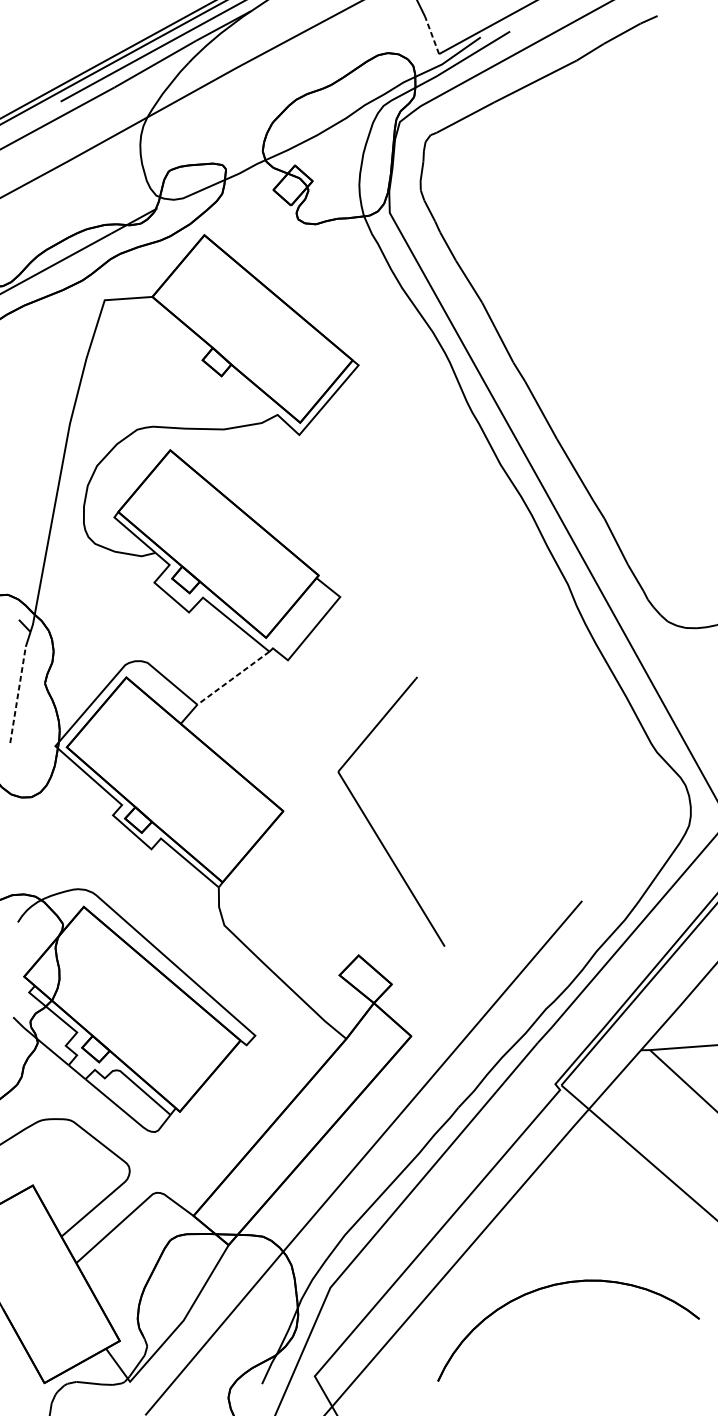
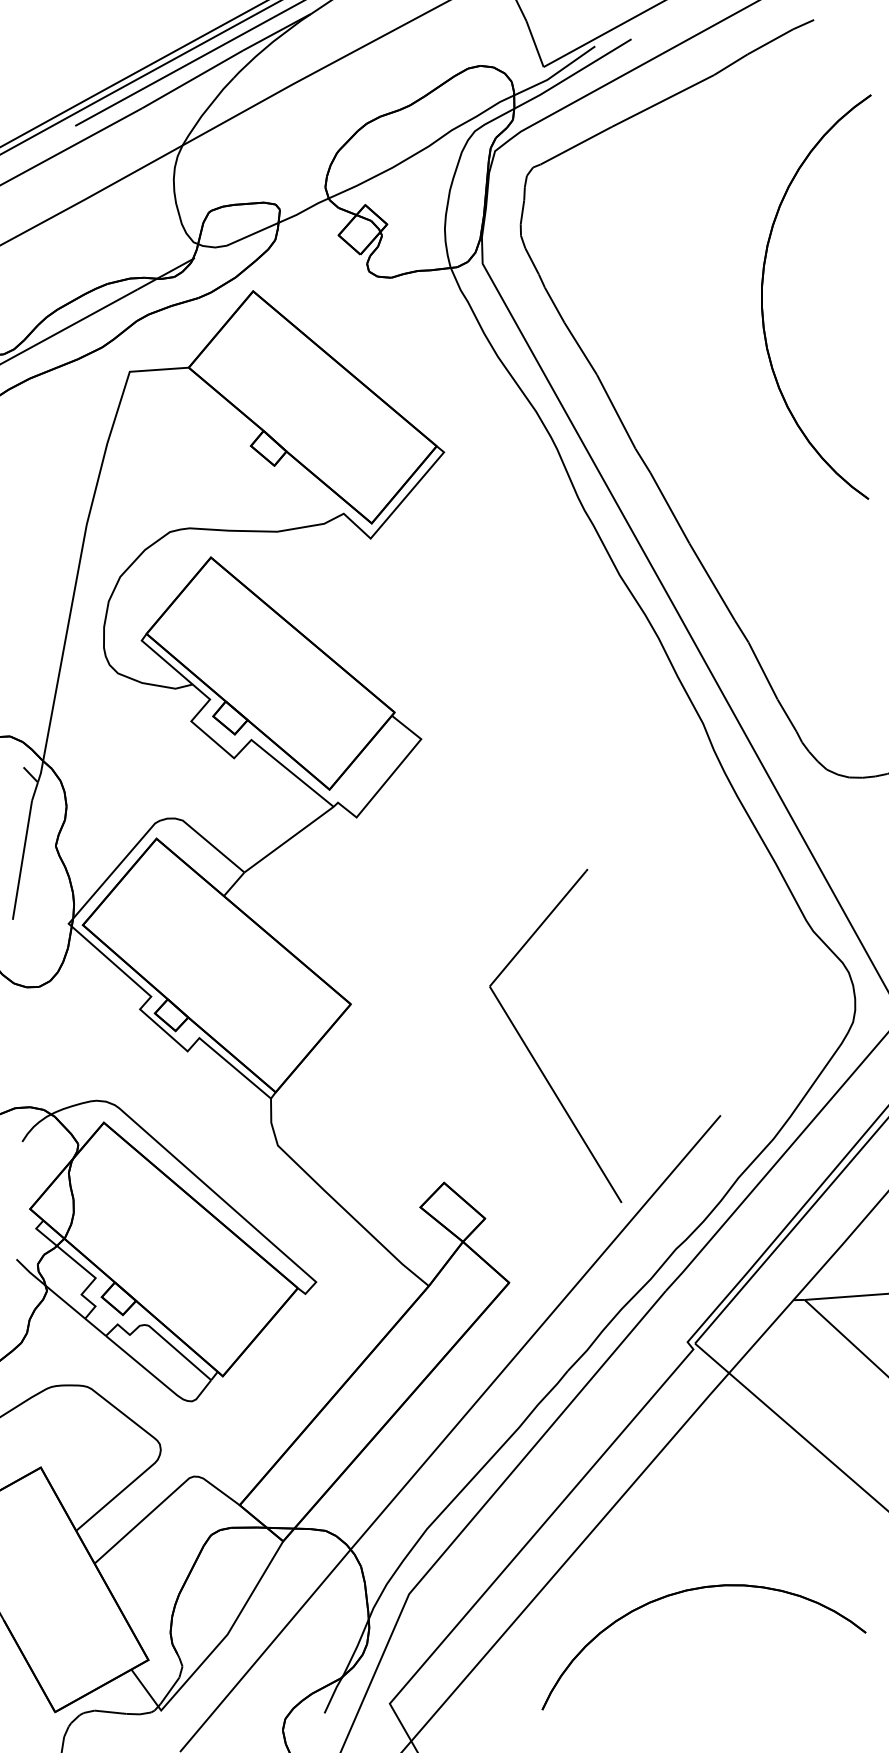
line: (432, 35) -> (535, 44), dashed -> solid
part: (615, 239) -> (762, 296), added
line: (232, 678) -> (288, 839), dashed -> solid
line: (18, 694) -> (22, 859), dashed -> solid
curve: (371, 825) -> (531, 1052), moved

